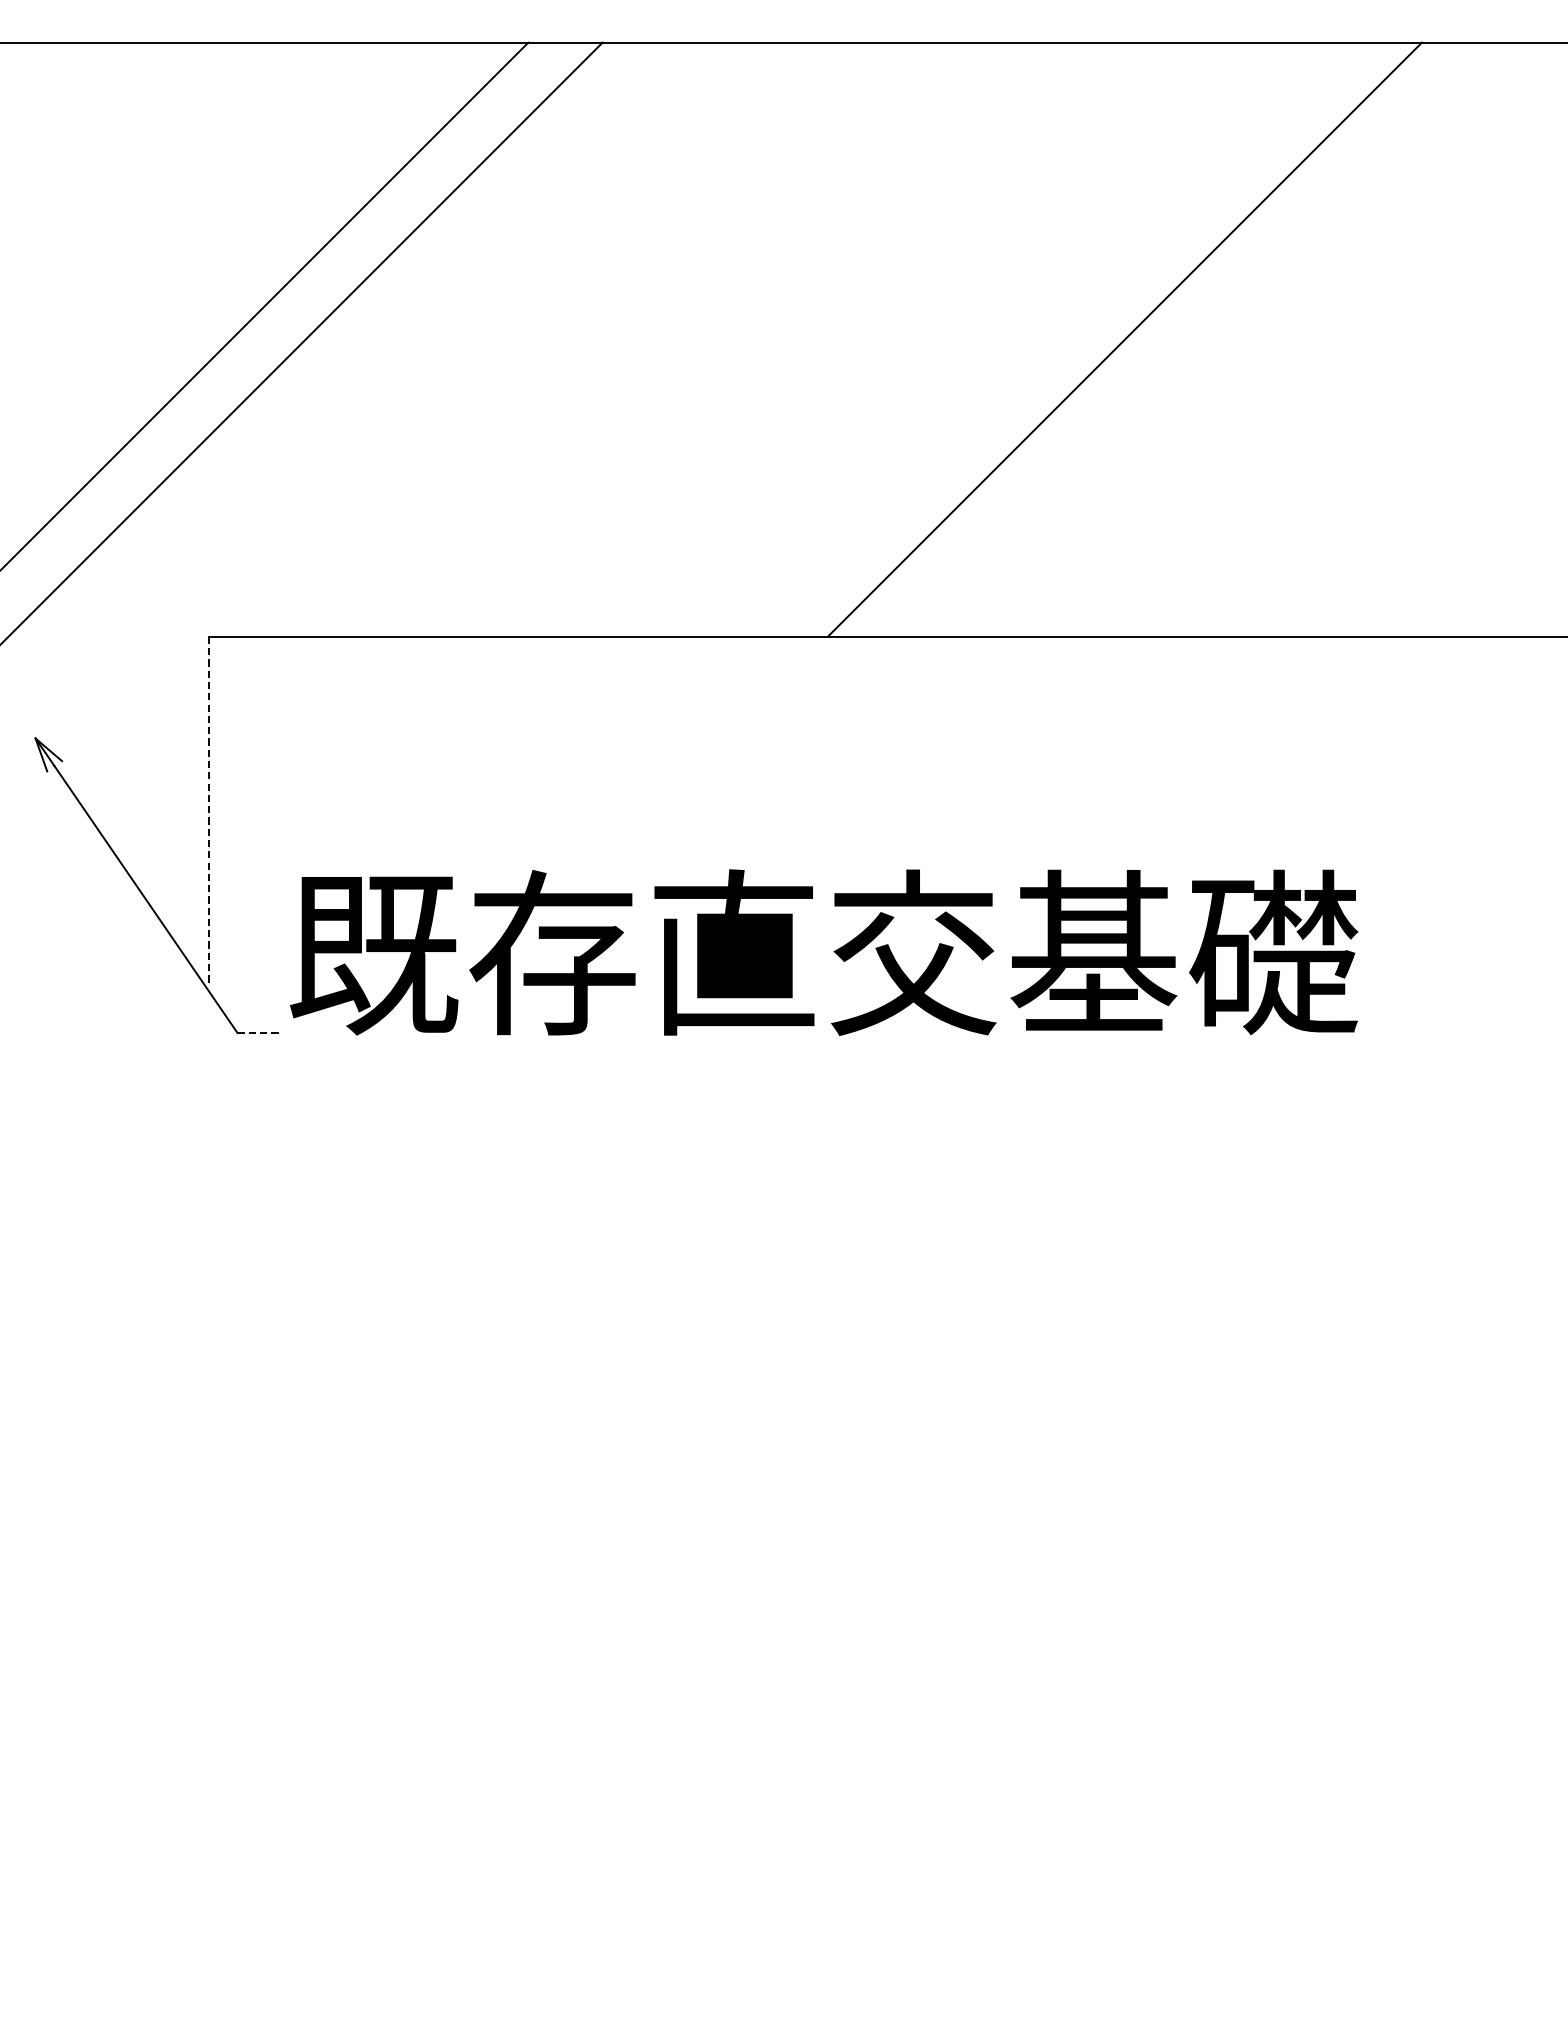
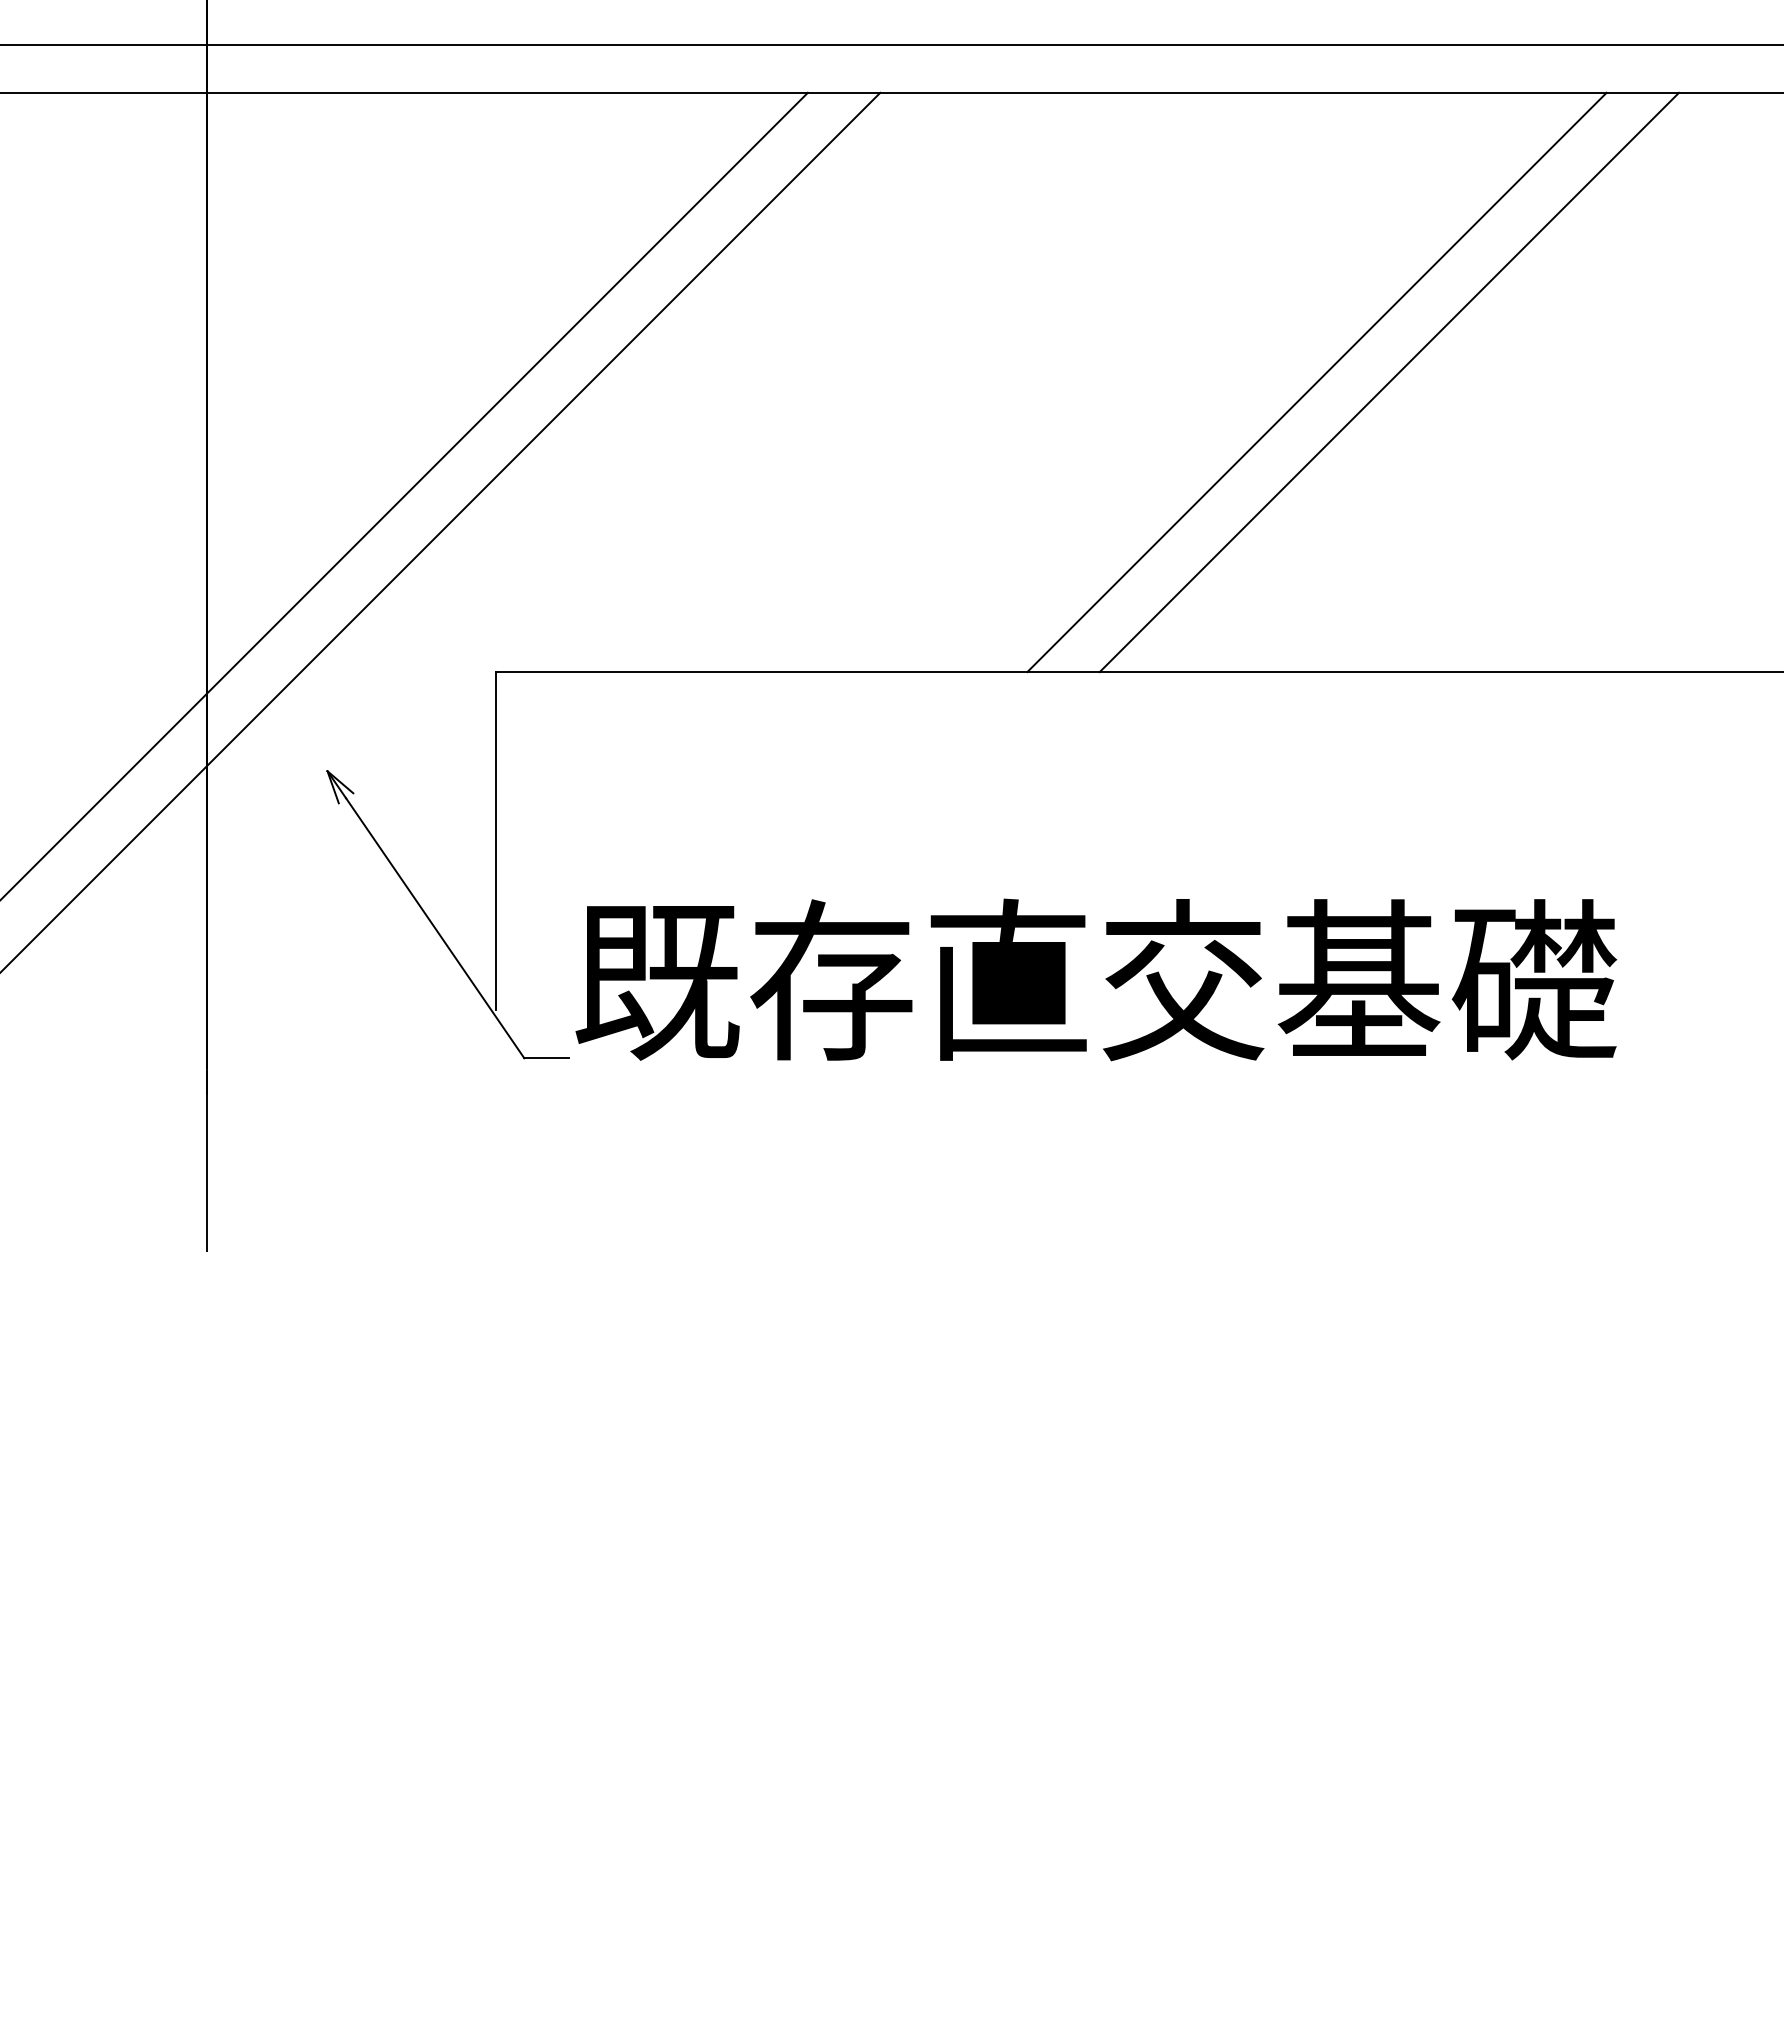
line: (1050, 339) -> (1316, 382), added
line: (208, 810) -> (496, 841), dashed -> solid
line: (261, 1033) -> (547, 1058), dashed -> solid

